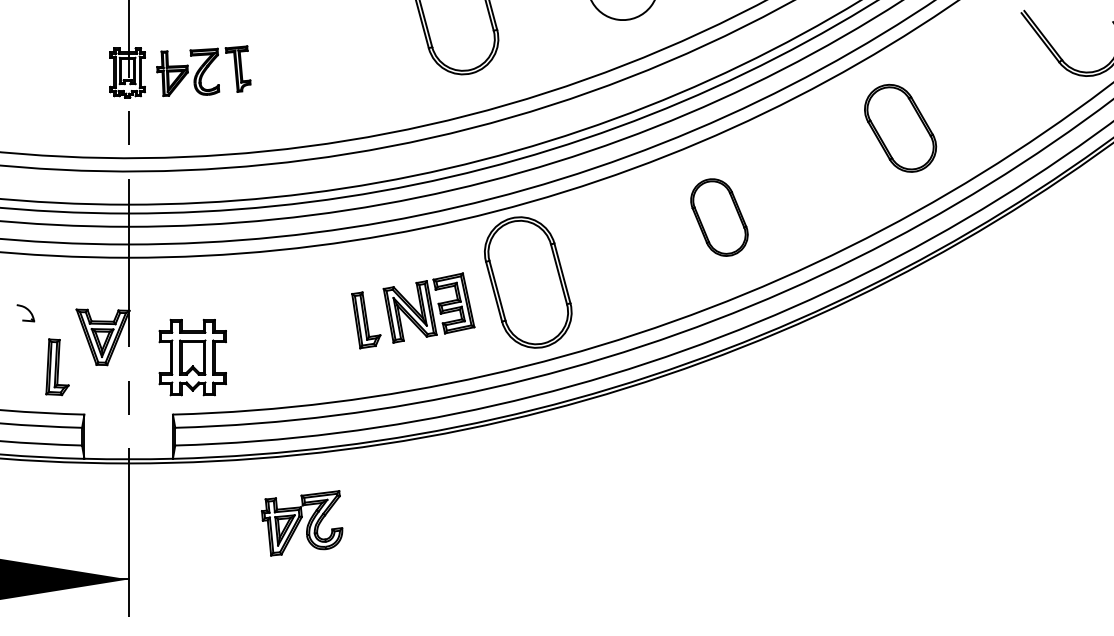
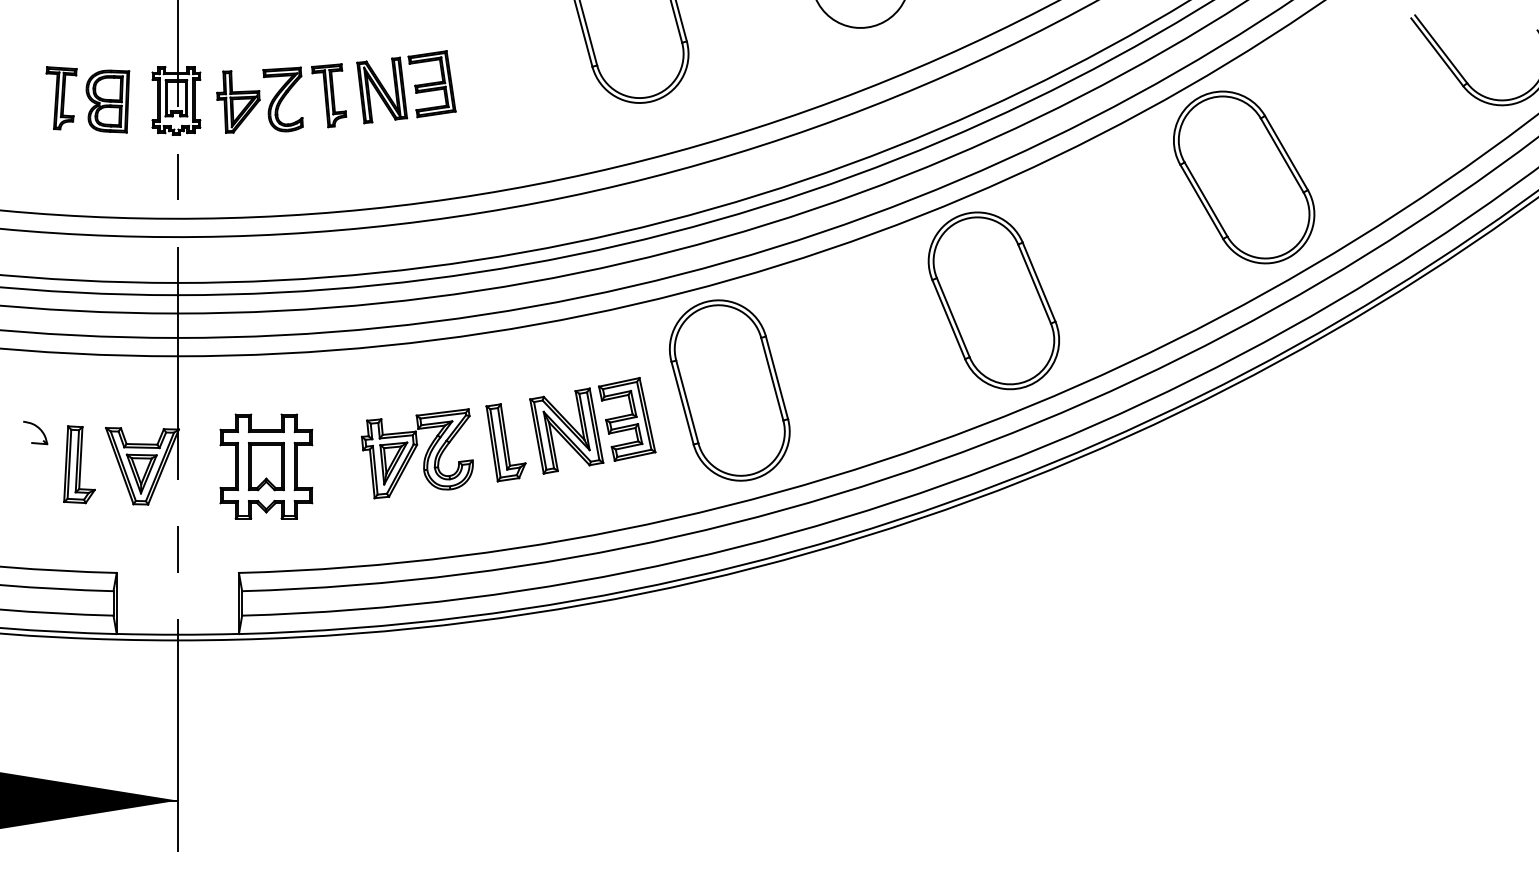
part: (293, 62) -> (405, 86), added
part: (63, 71) -> (87, 98), added
part: (900, 128) -> (1244, 177), size x1.43
part: (719, 217) -> (993, 300), size x1.67
part: (192, 357) -> (265, 466), moved
part: (57, 367) -> (79, 465), moved
part: (302, 523) -> (417, 454), moved

